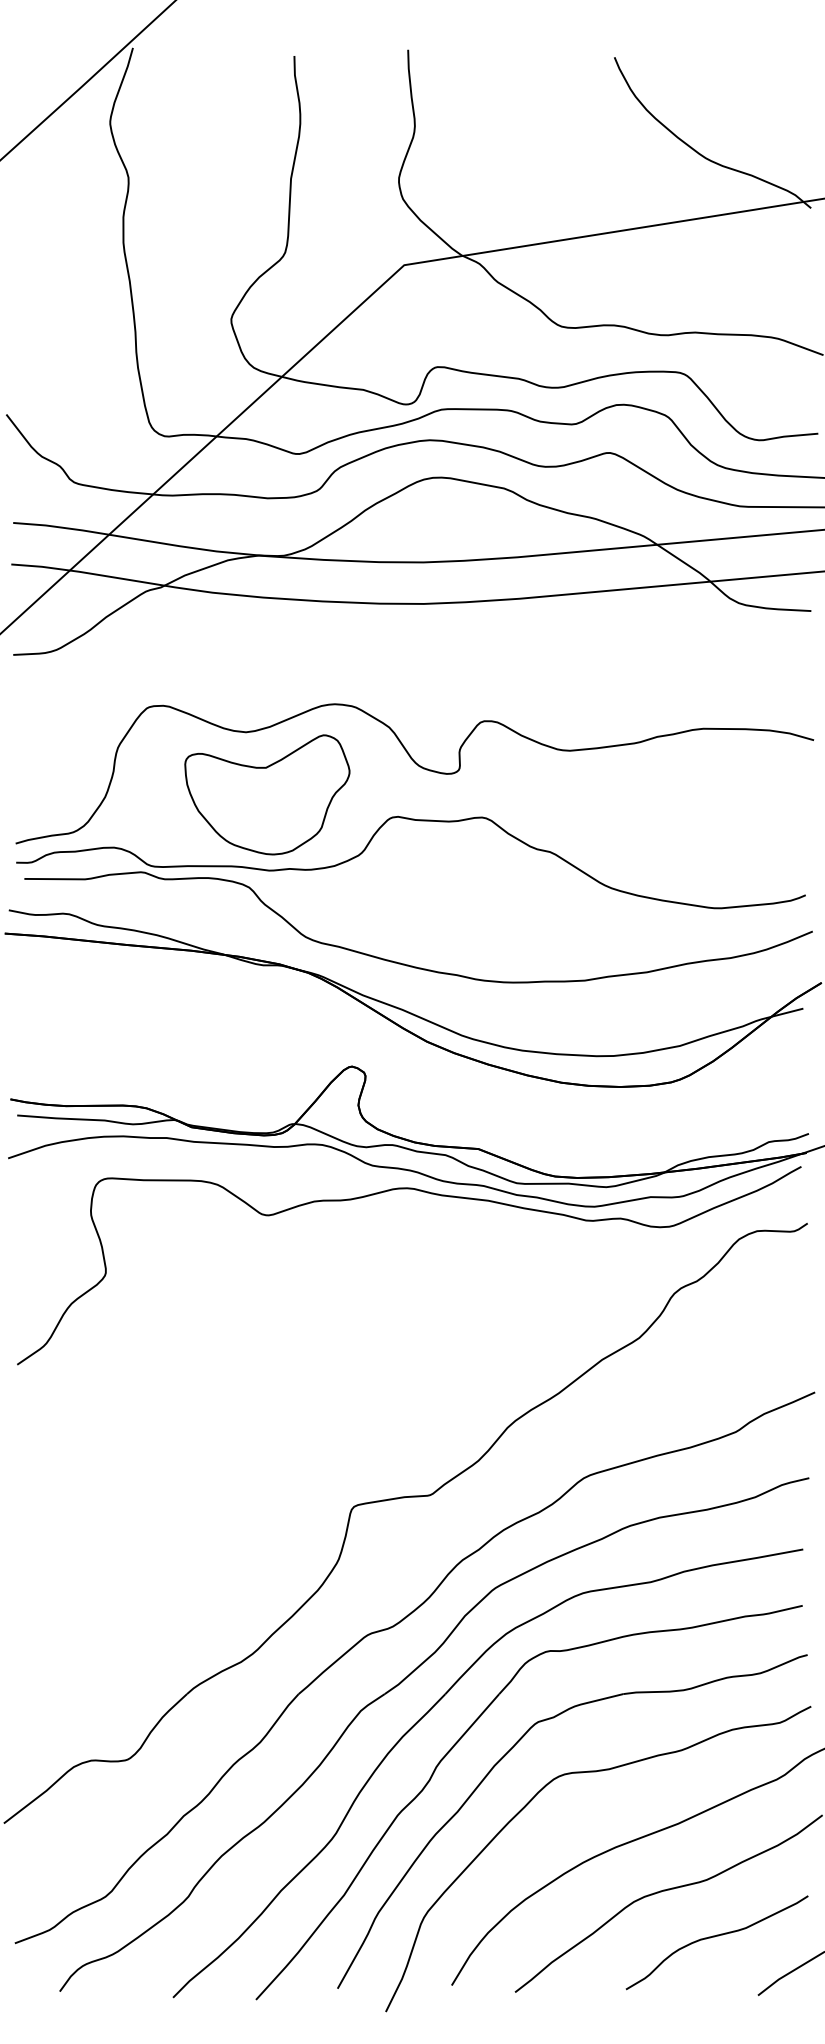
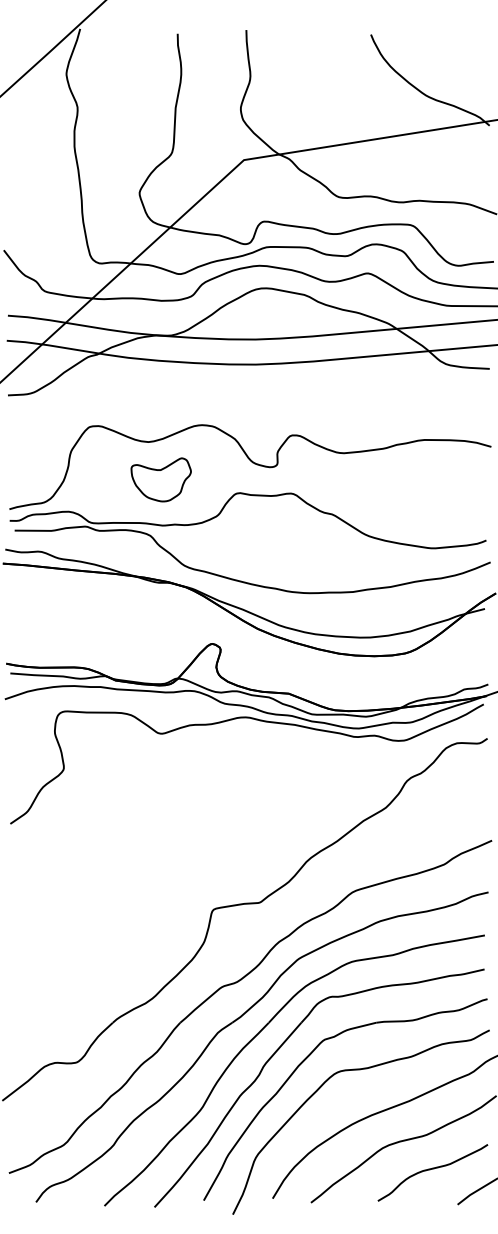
part: (265, 794) -> (160, 479), size x0.6

